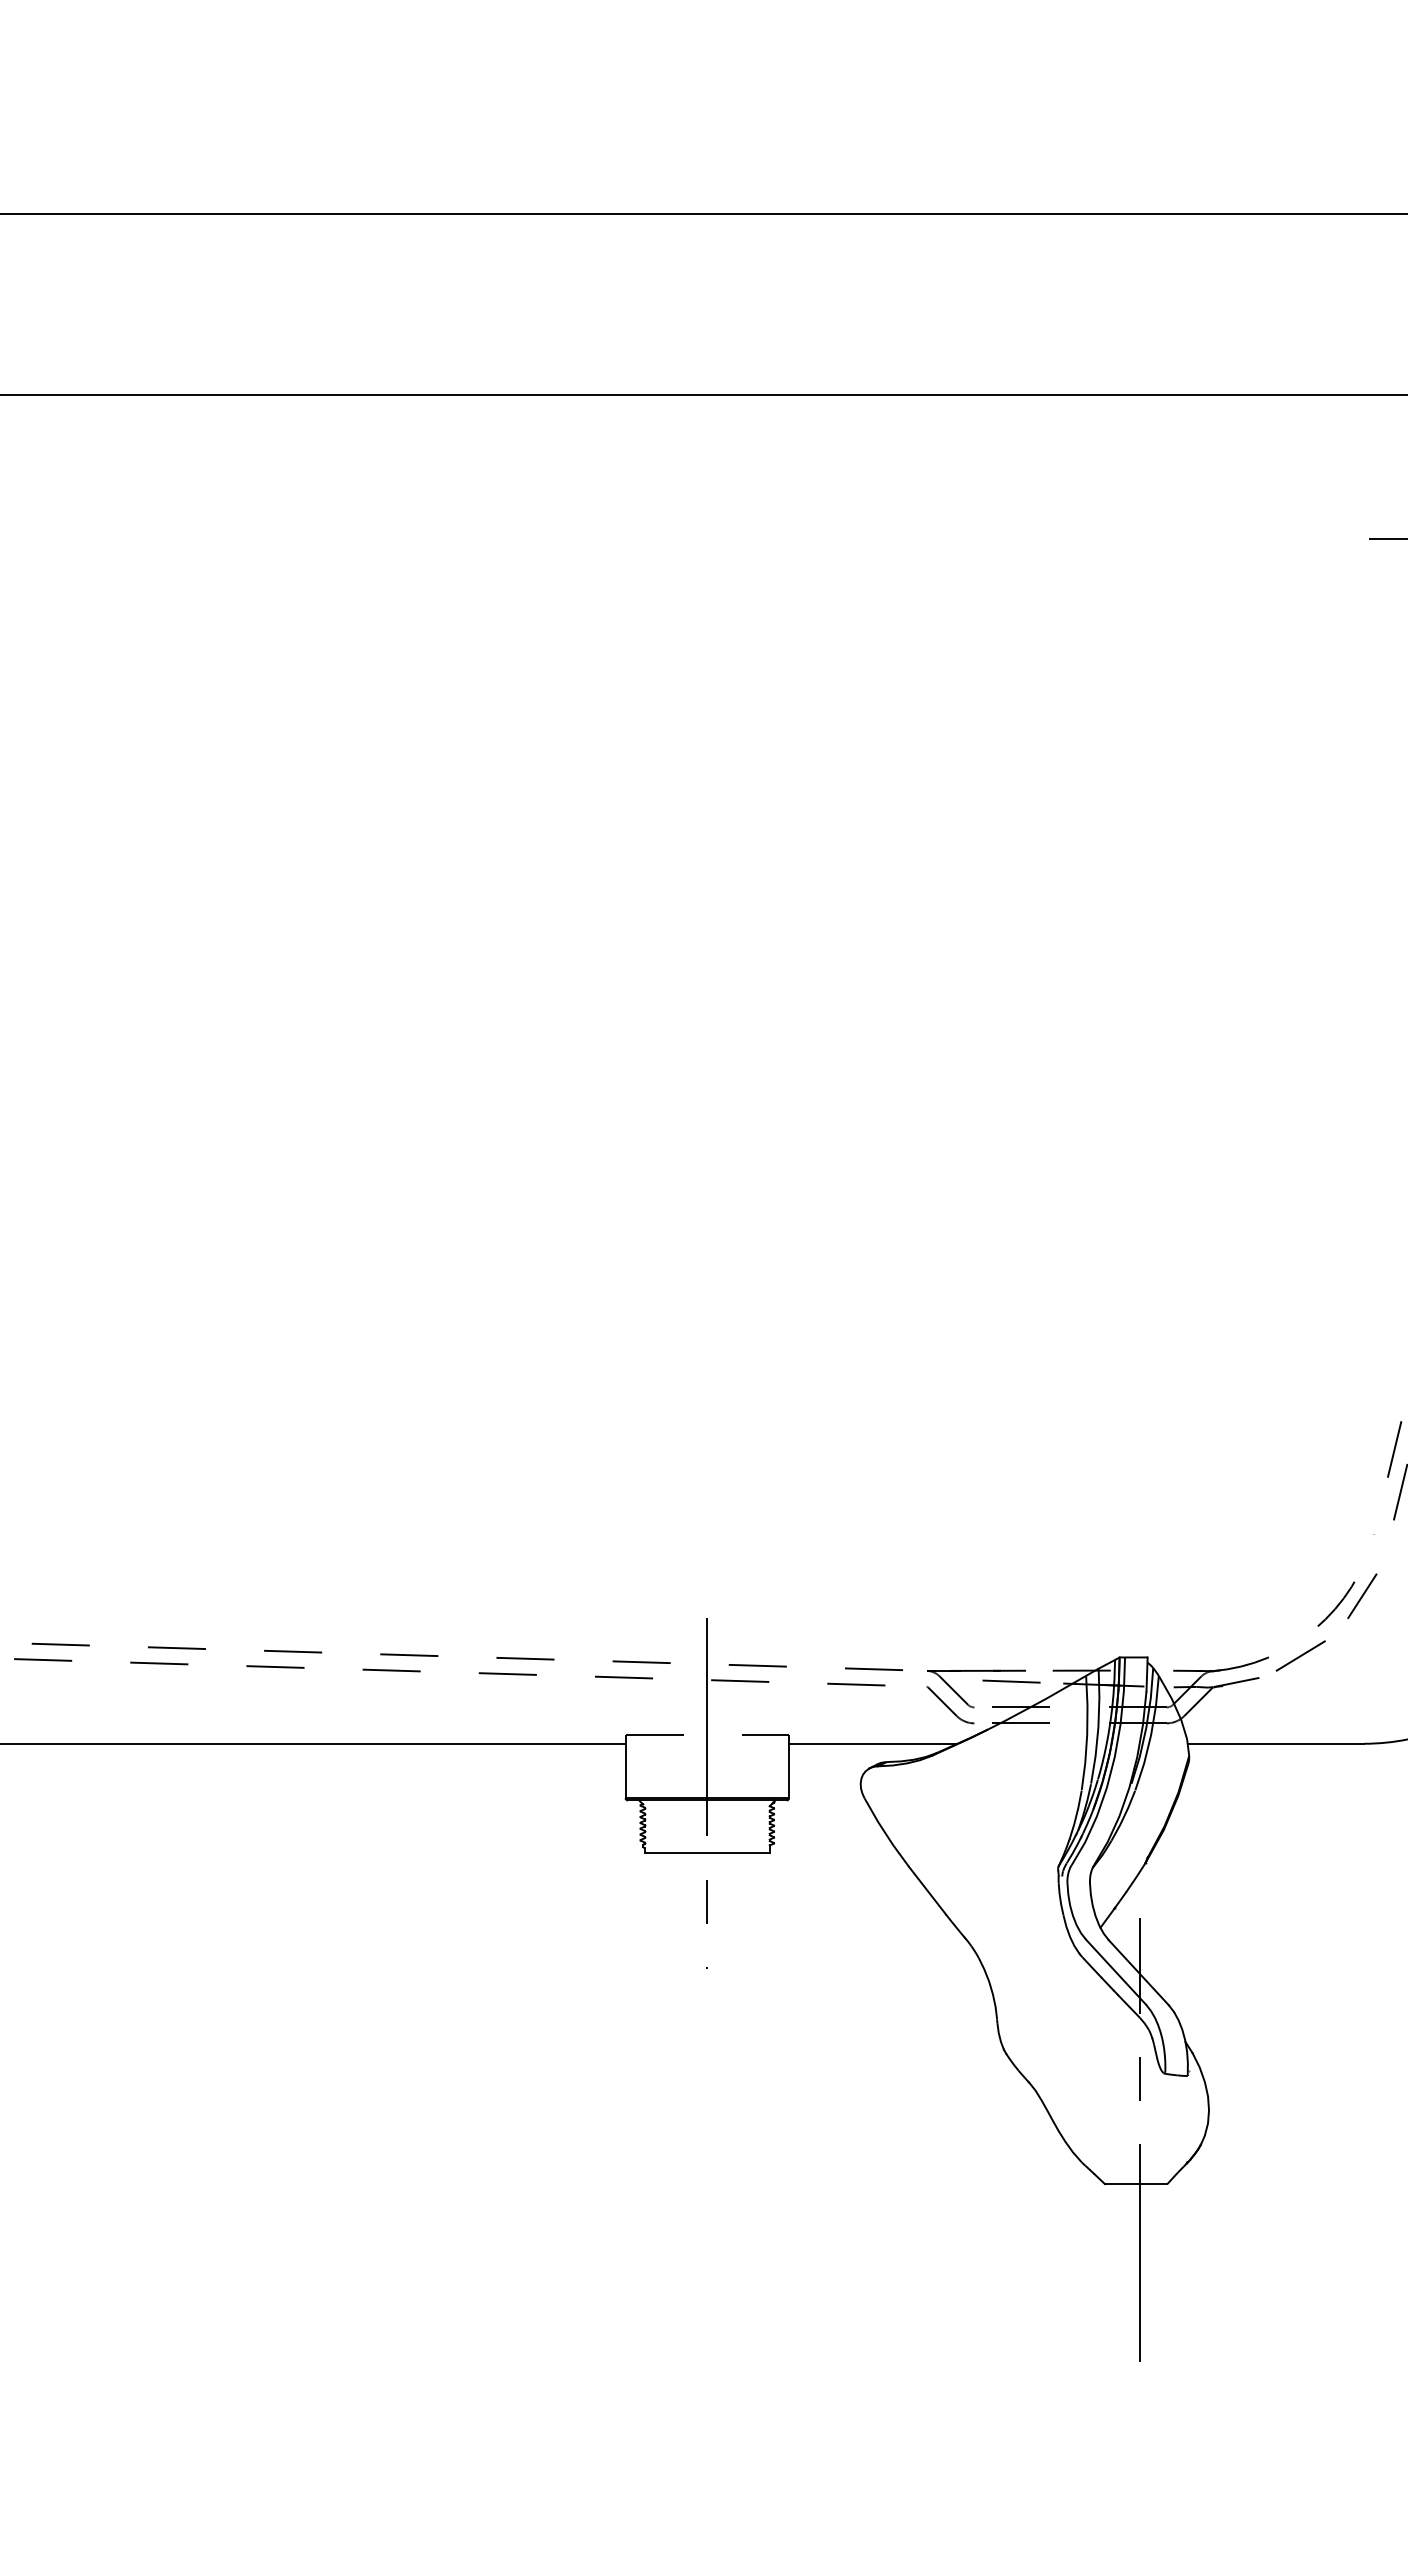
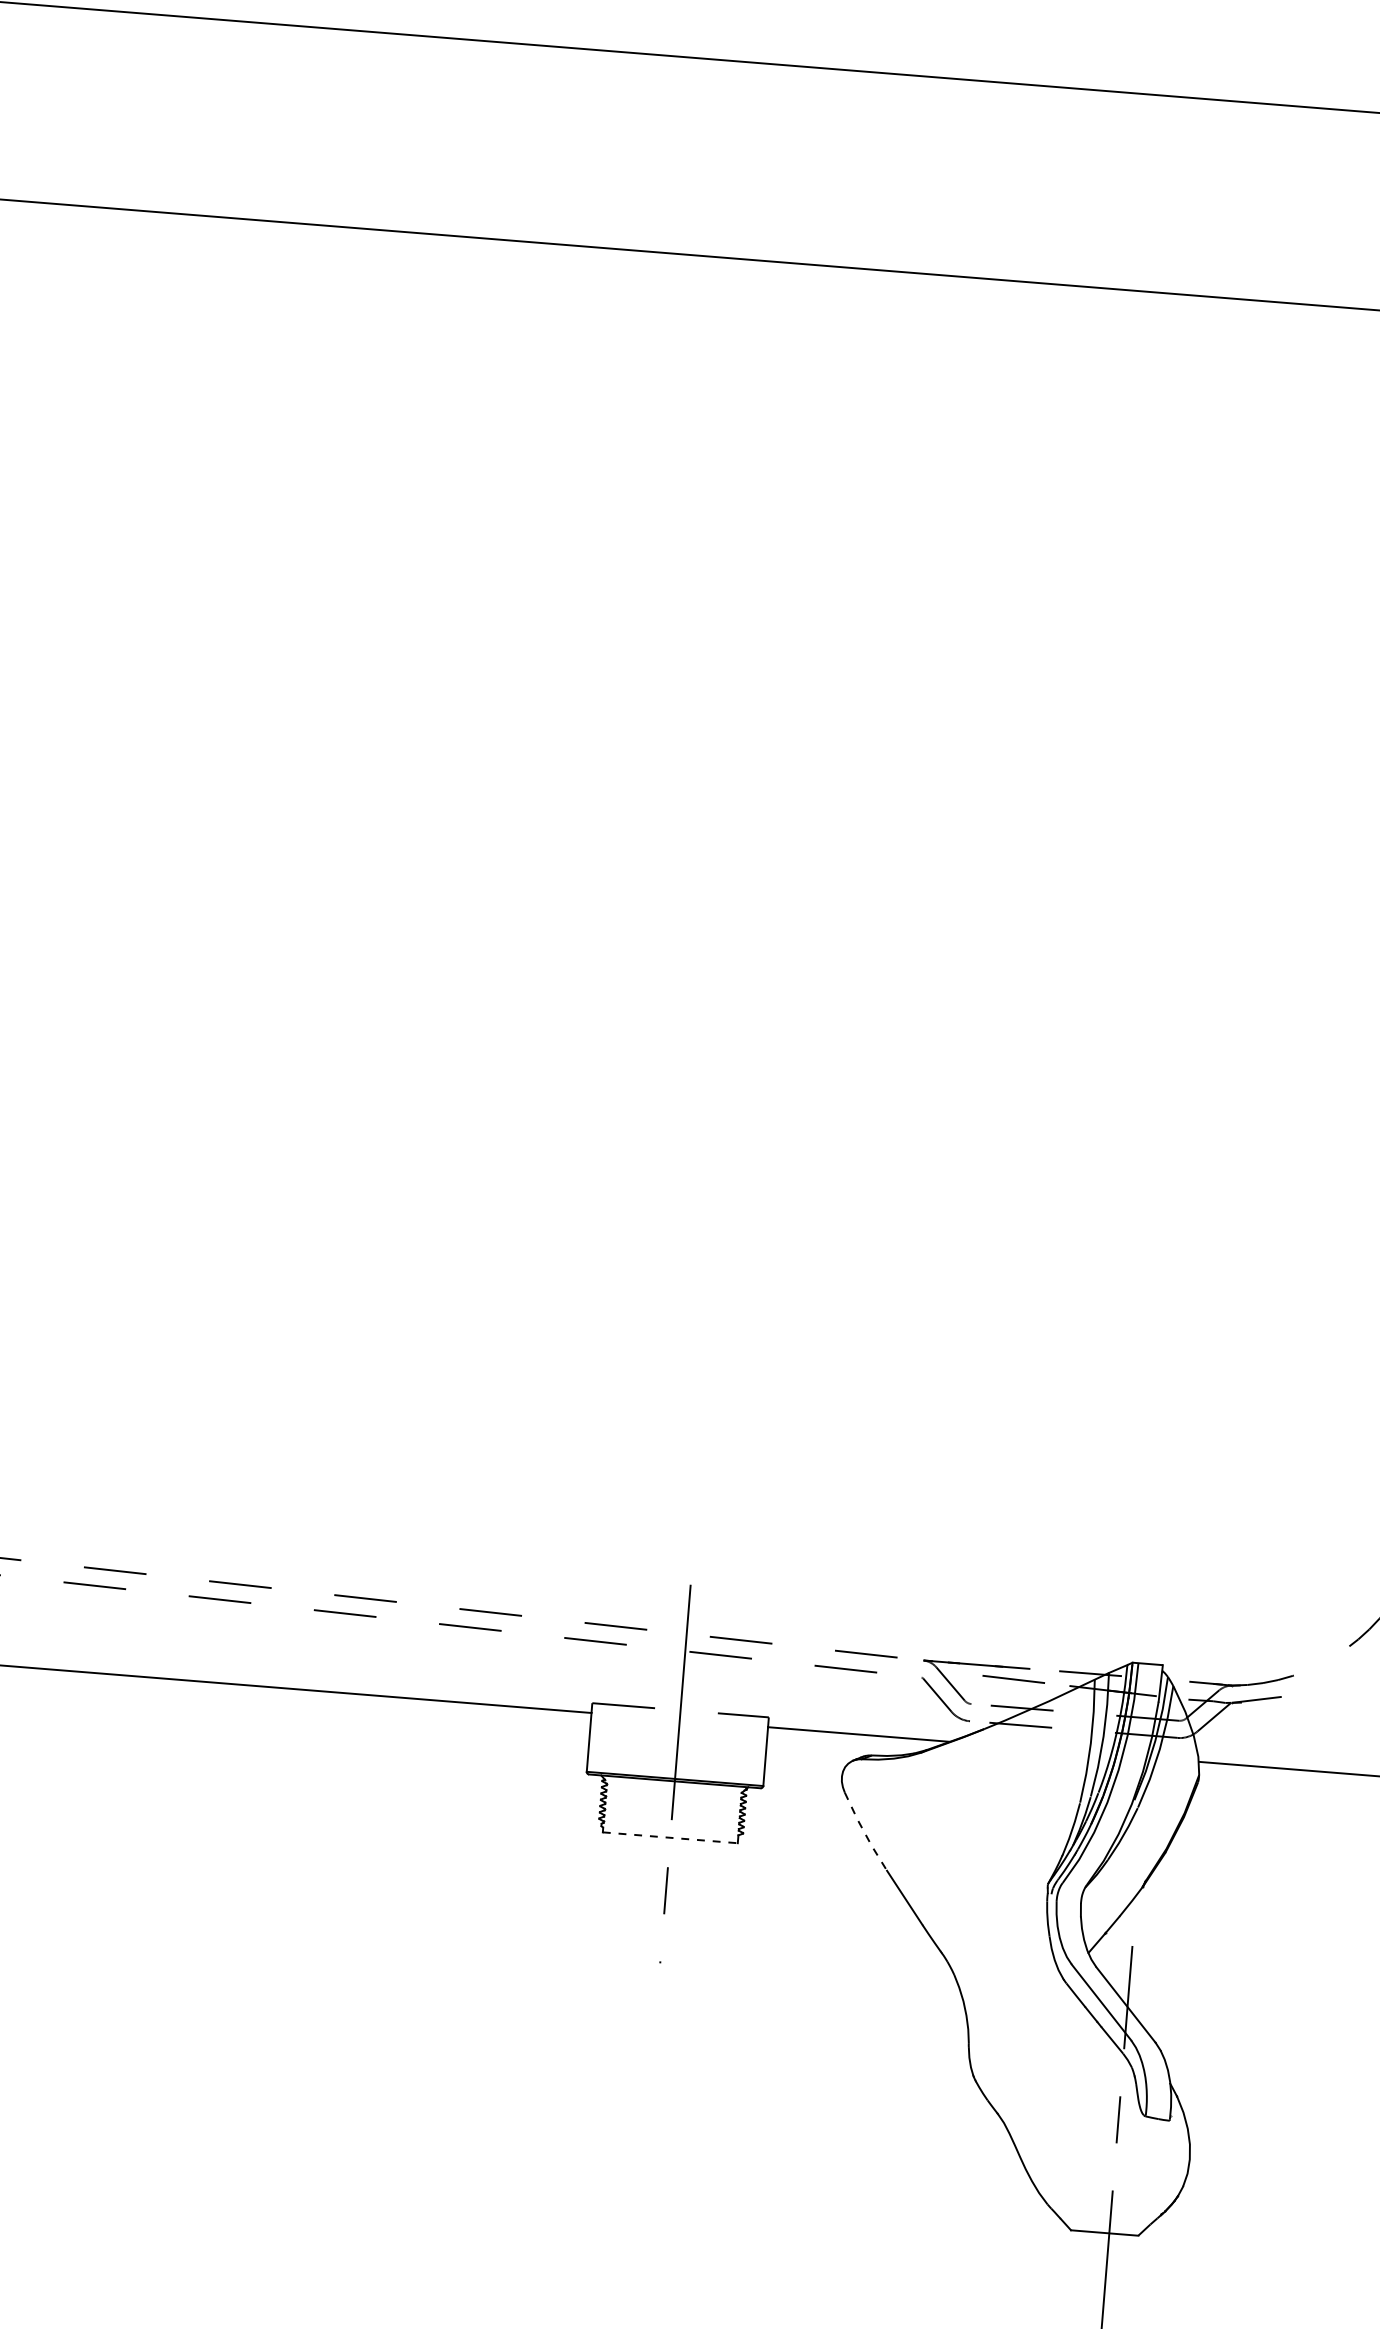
line: (1299, 1656) -> (1326, 1677), removed
line: (885, 1833) -> (864, 1832), solid -> dashed
line: (707, 1852) -> (670, 1837), solid -> dashed

